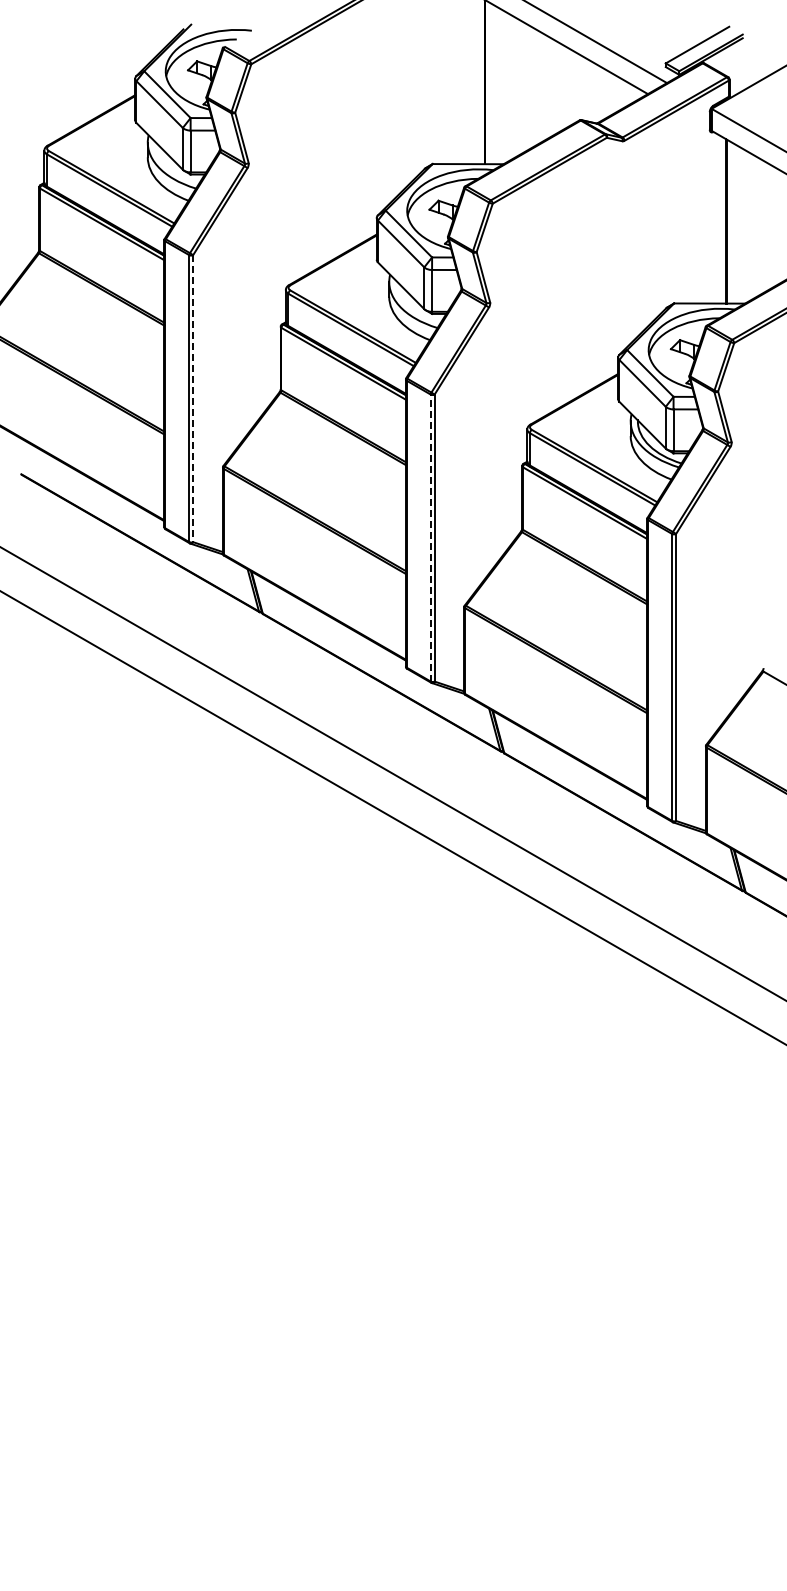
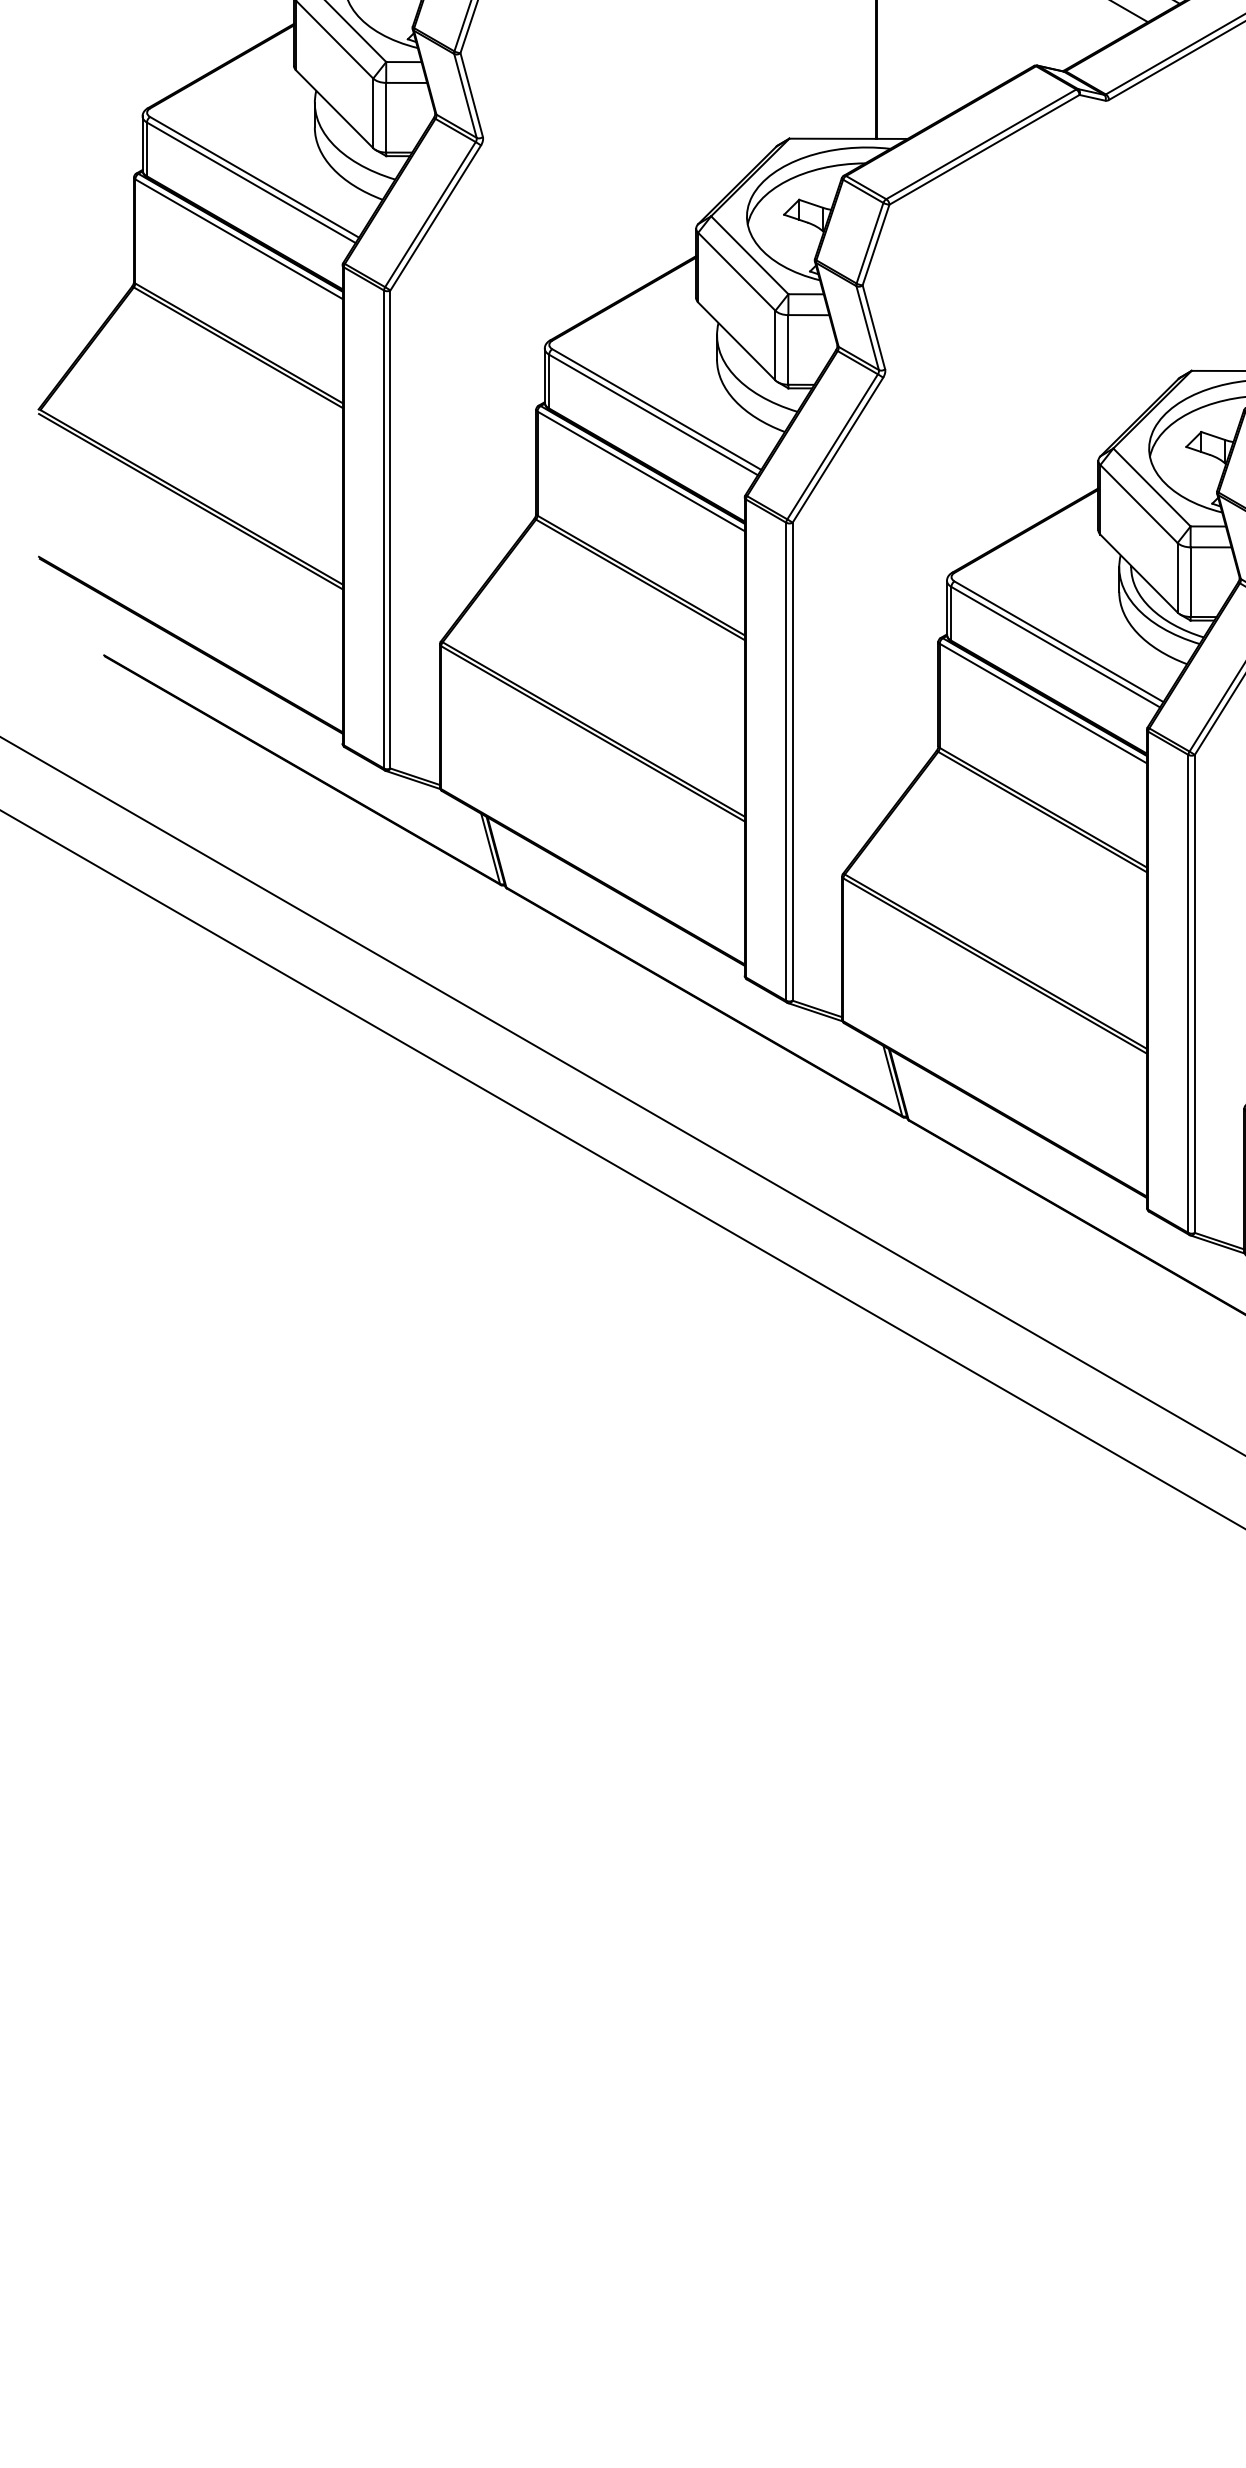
line: (193, 399) -> (390, 530), dashed -> solid
line: (430, 537) -> (785, 760), dashed -> solid

